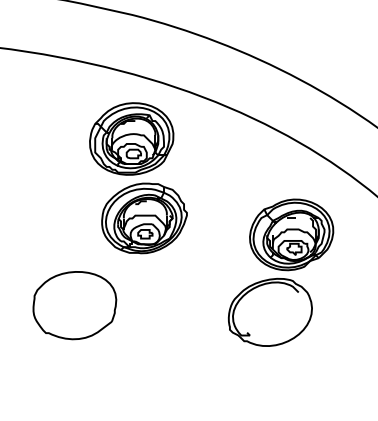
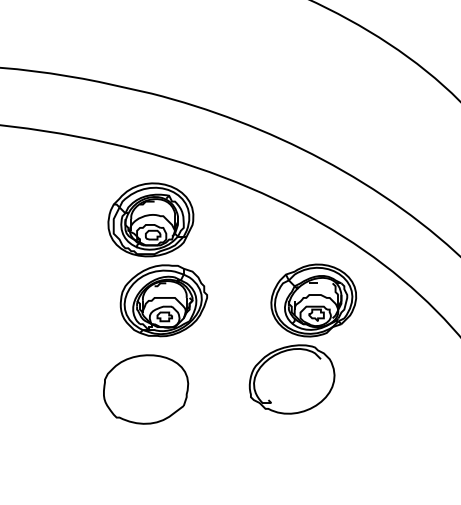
part: (280, 272) -> (302, 338), moved
part: (75, 305) -> (146, 389), moved

